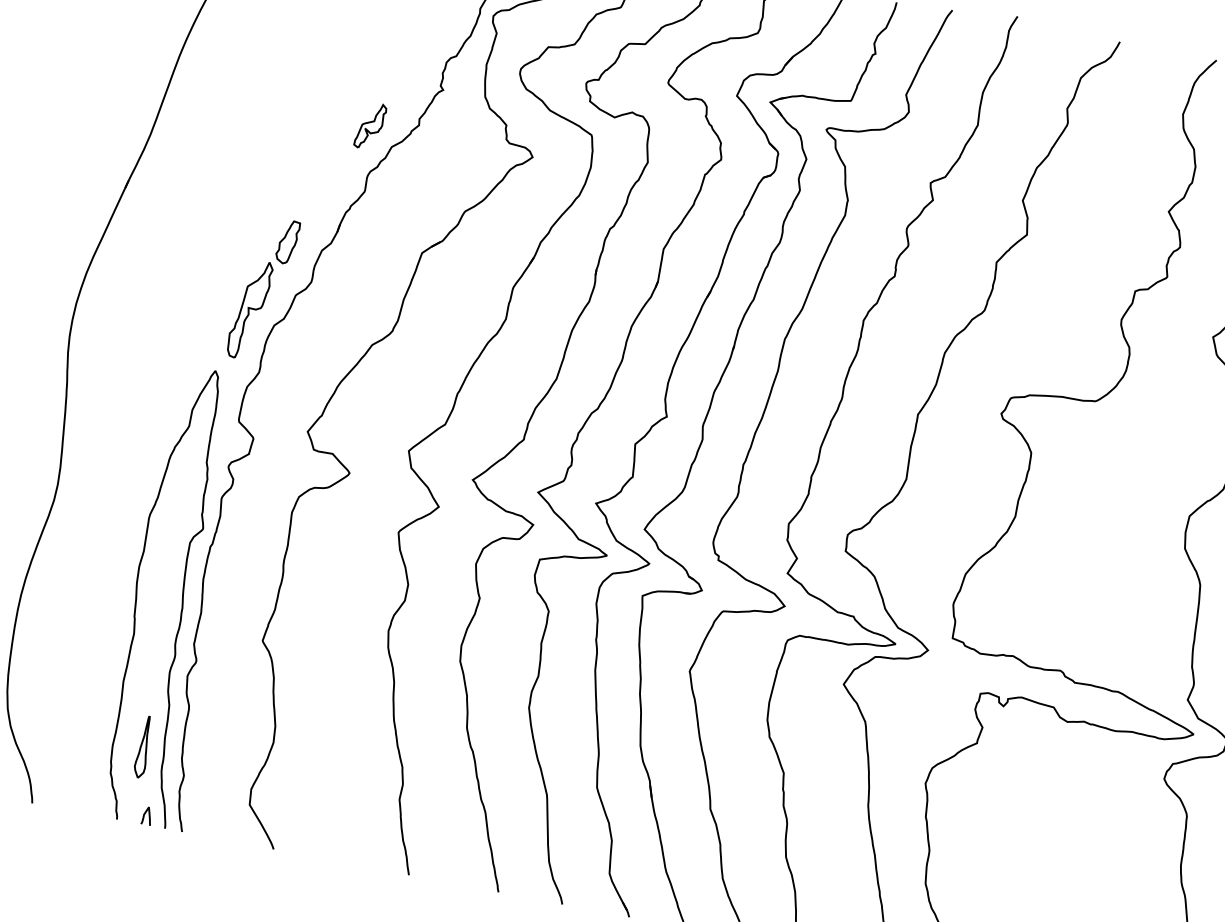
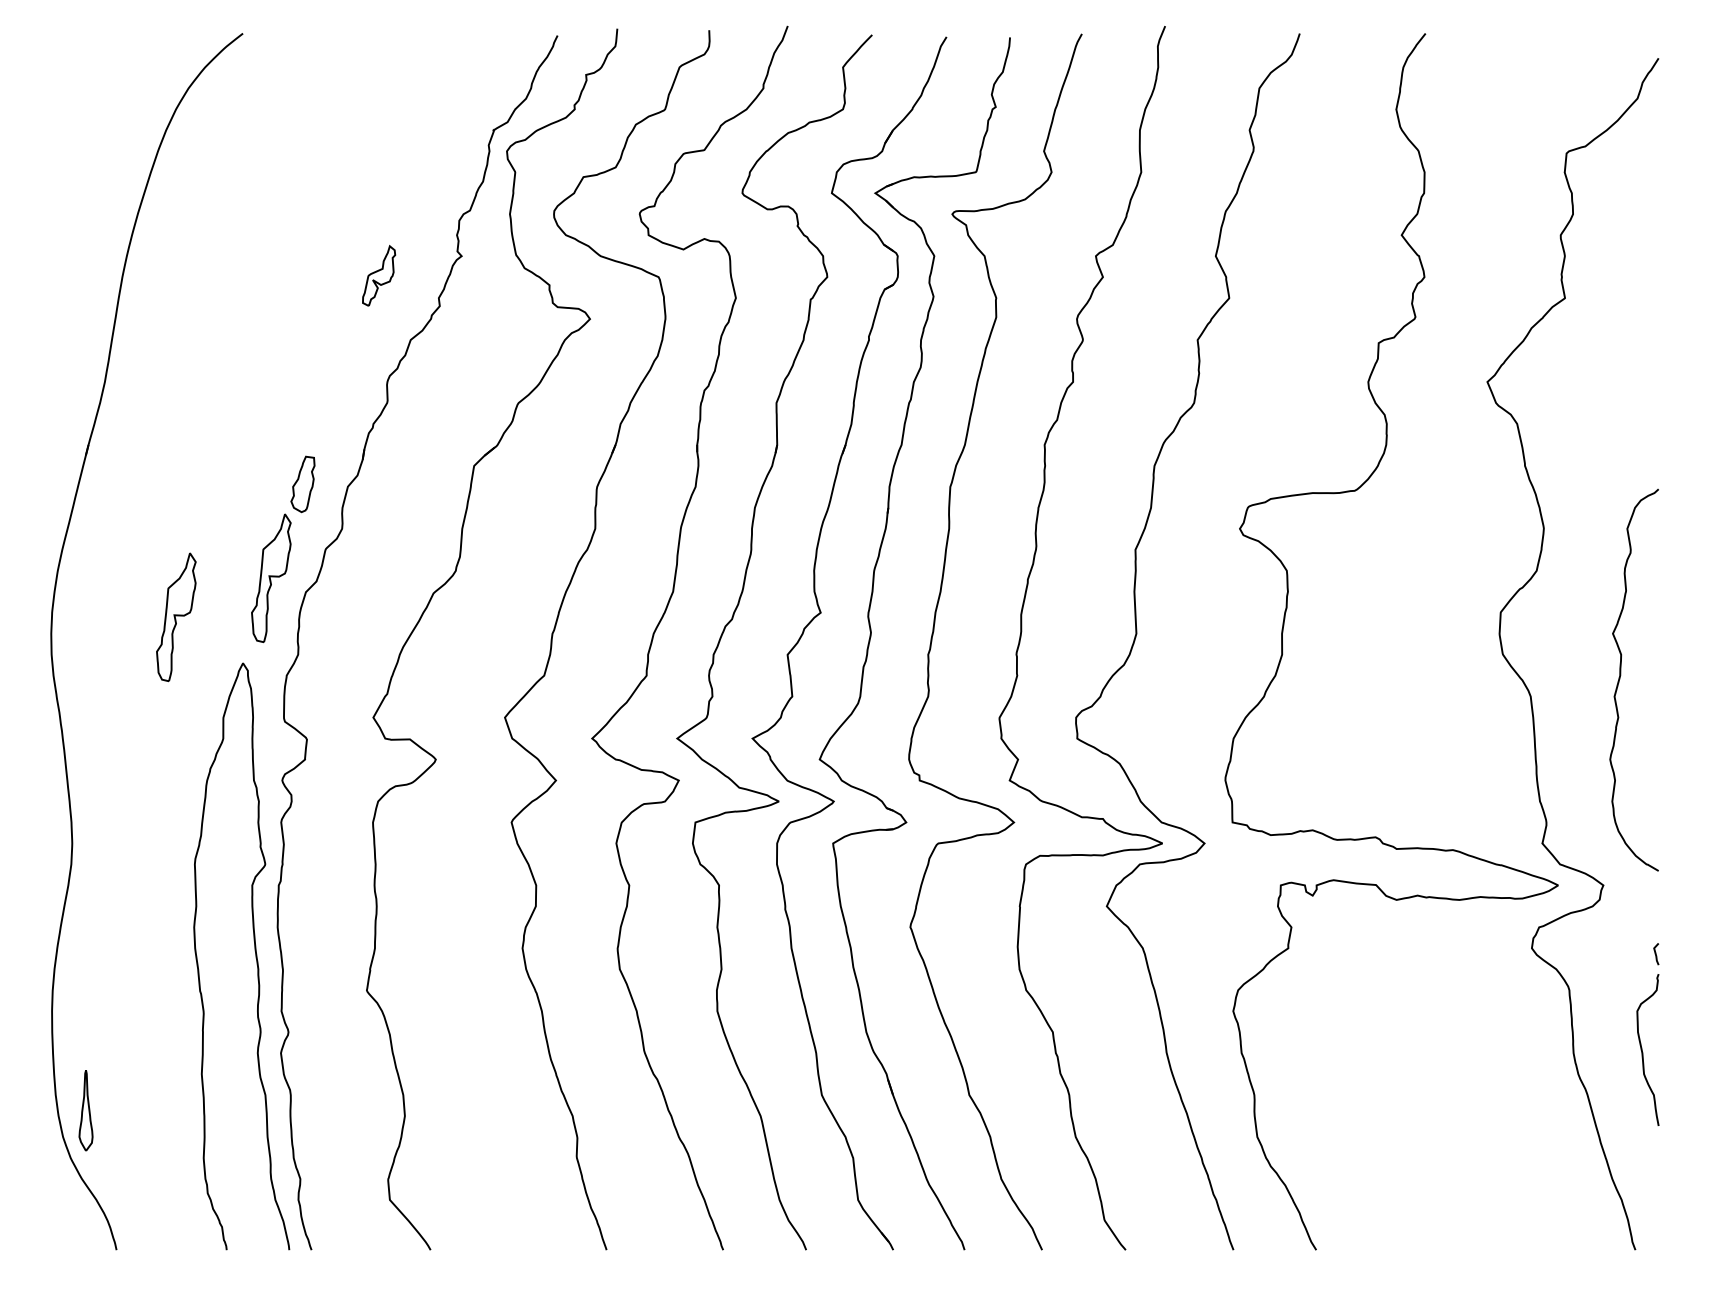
part: (370, 125) -> (379, 275), moved
part: (171, 325) -> (176, 617), added
part: (143, 746) -> (85, 1110), moved
curve: (145, 814) -> (261, 1236), removed

